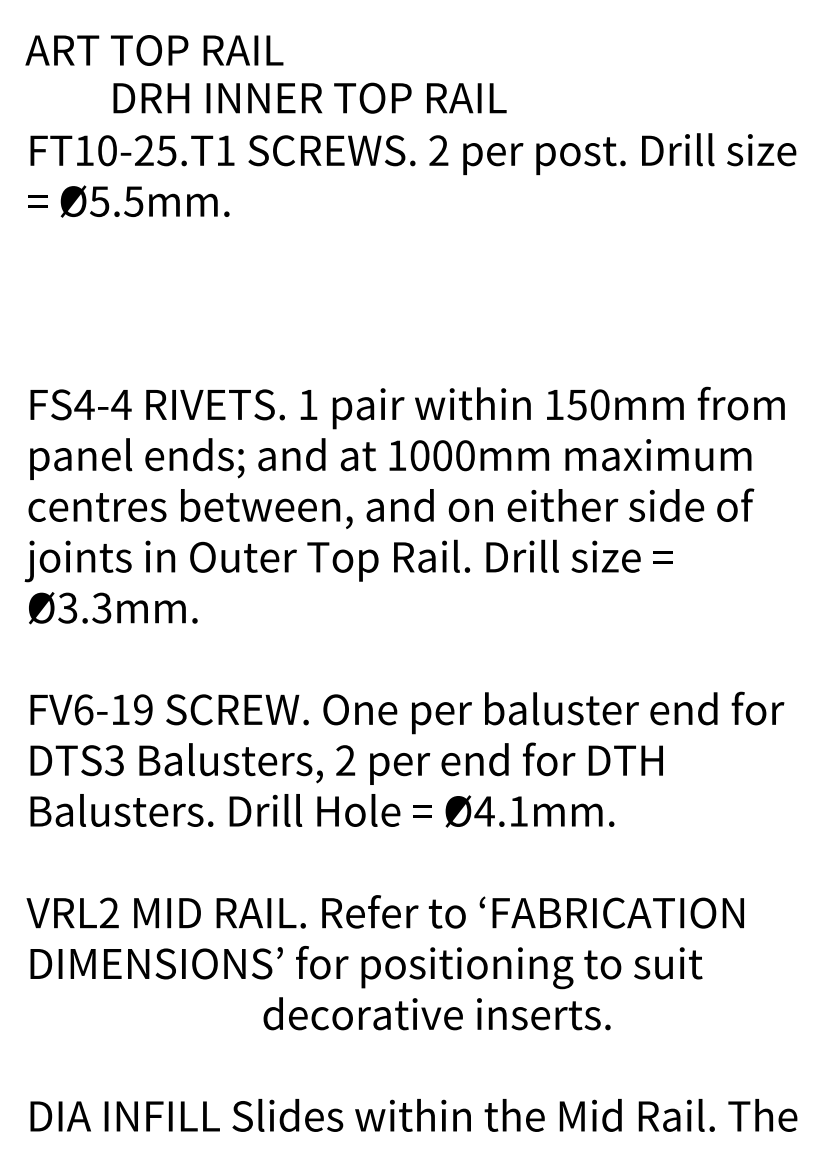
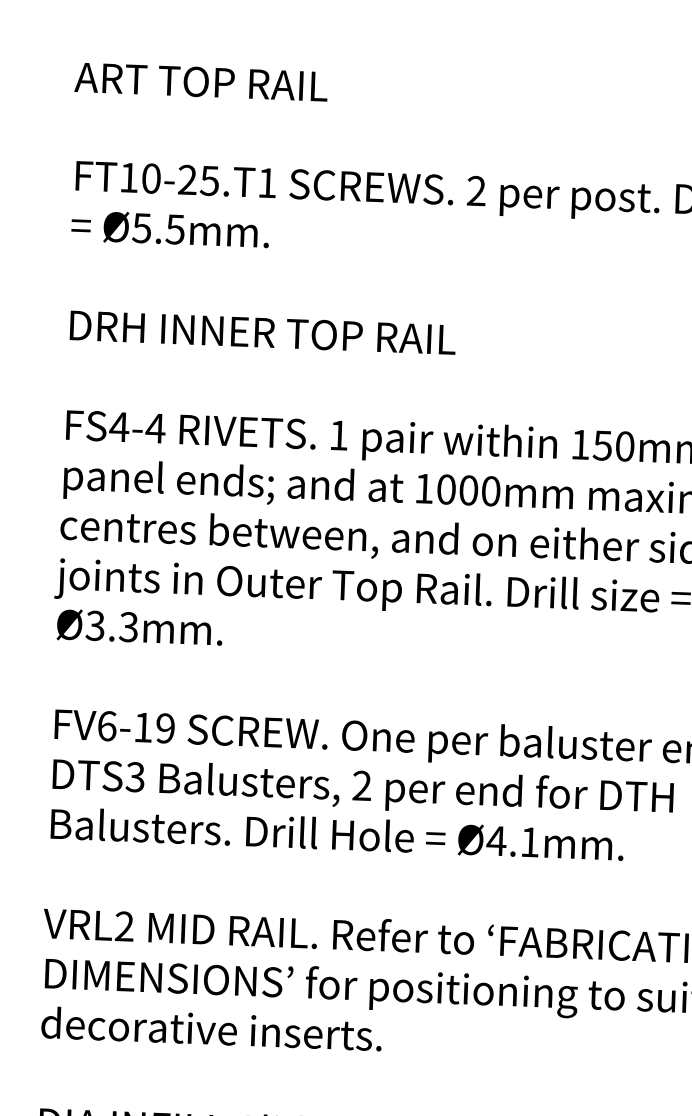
text: (309, 97) -> (262, 332), moved
text: (436, 1013) -> (211, 1028), moved

